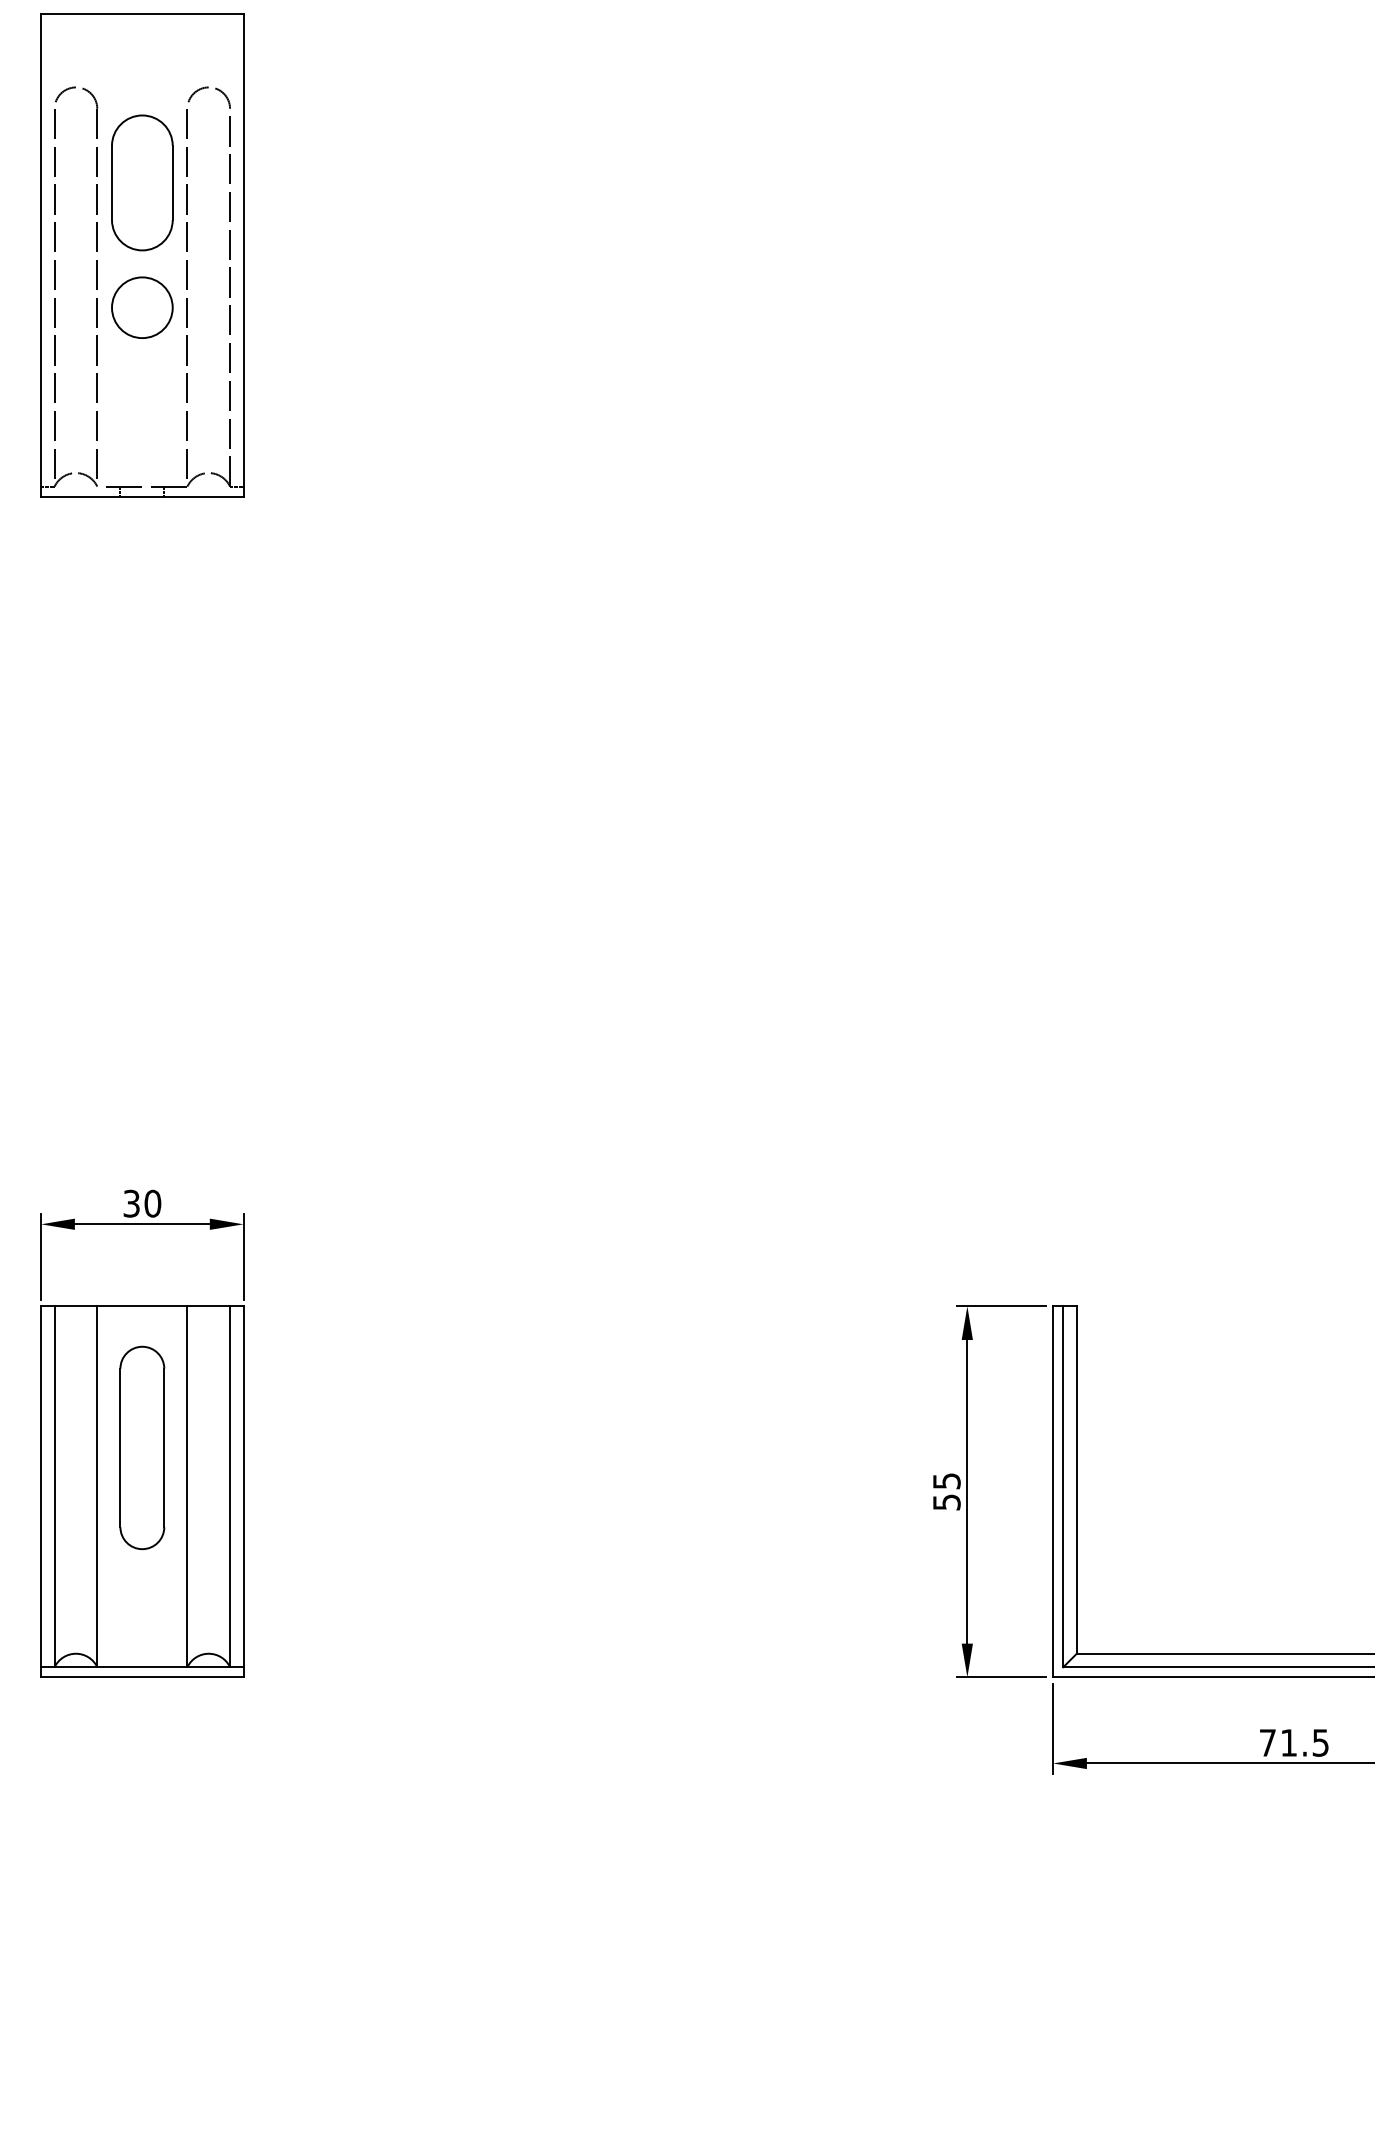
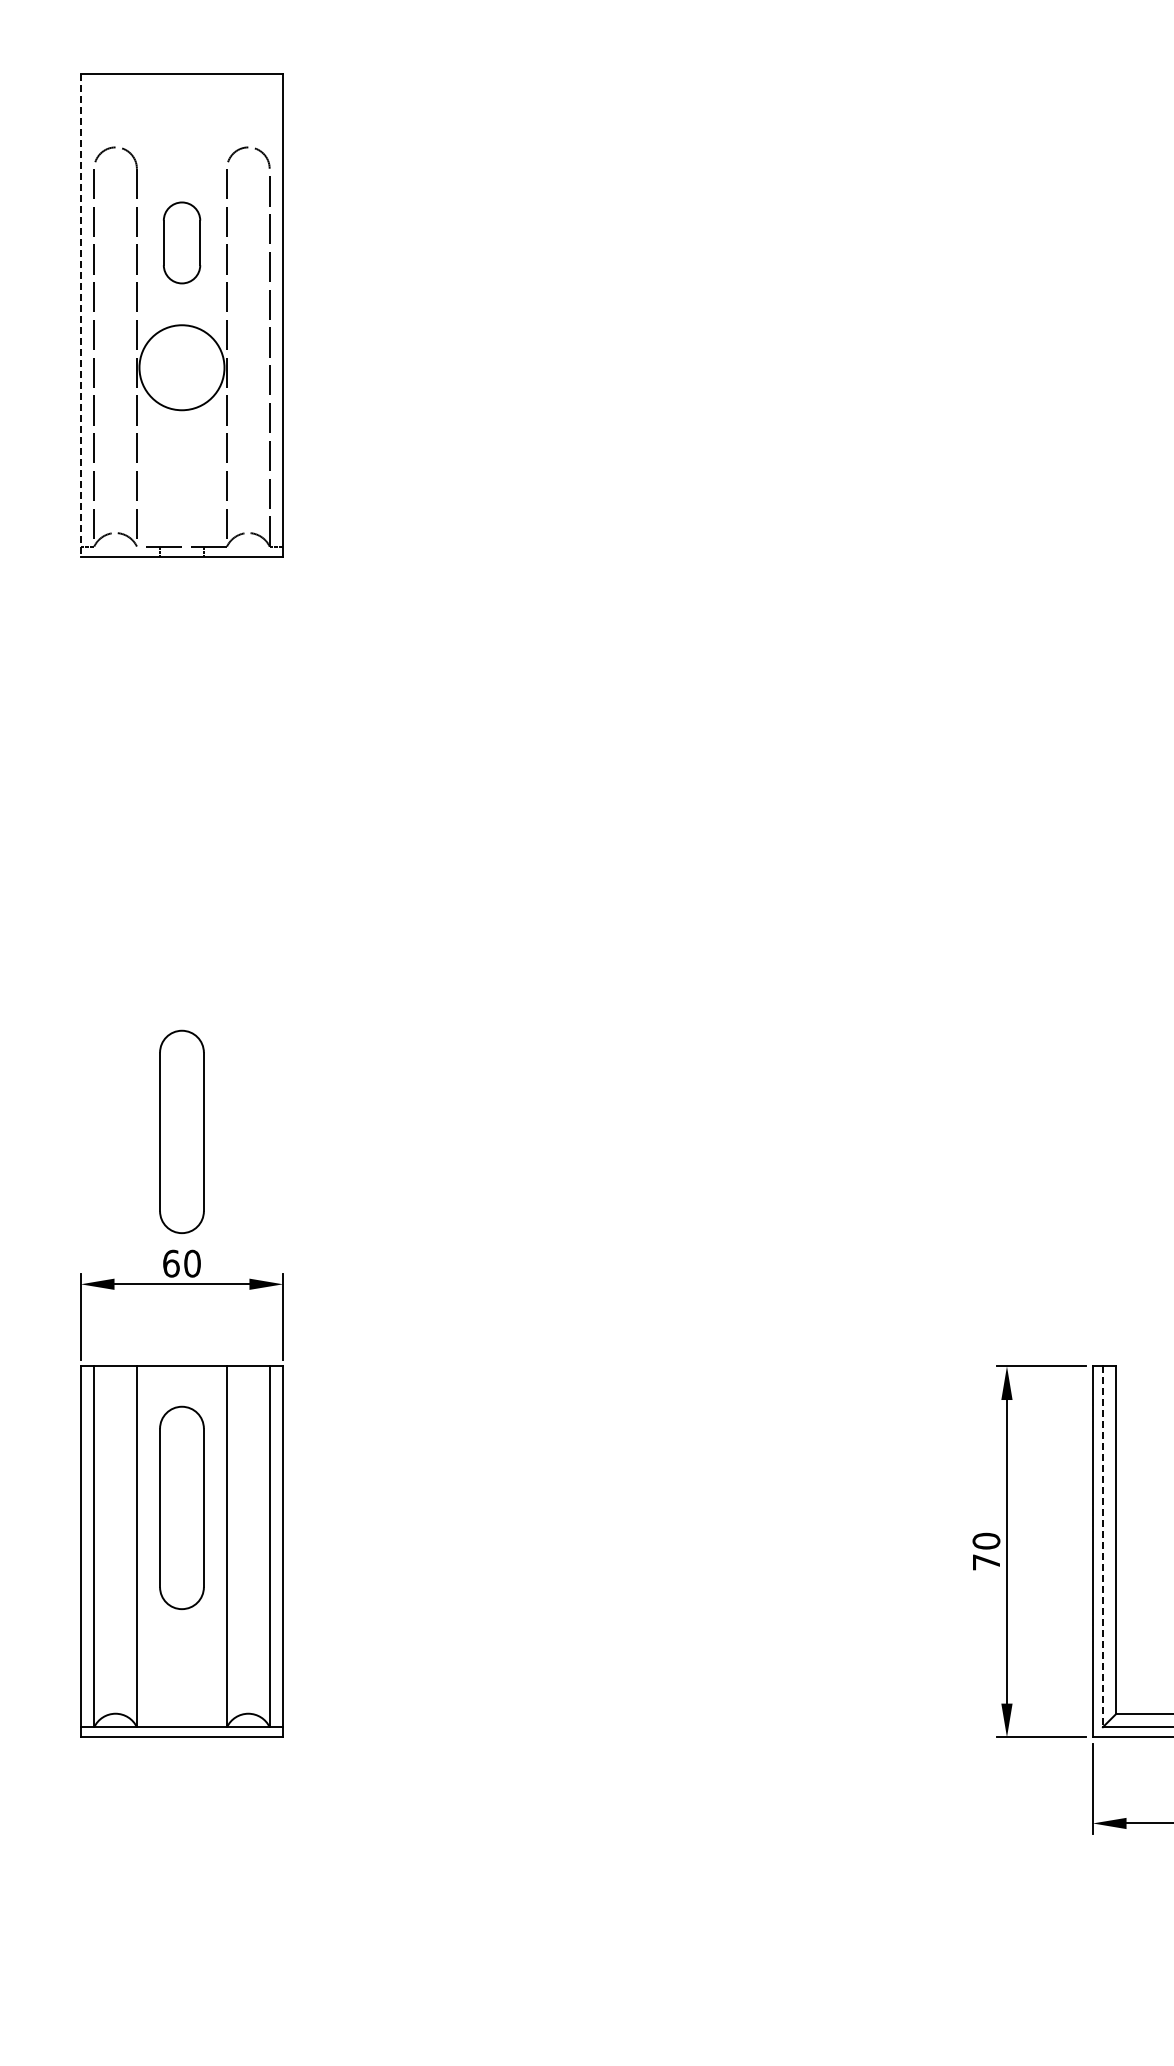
part: (142, 182) -> (182, 242), size x0.6
line: (41, 255) -> (81, 315), solid -> dashed
circle: (142, 307) -> (182, 367), size x1.4
part: (142, 1071) -> (182, 1131), added
text: (131, 1203) -> (171, 1263), 30 -> 60
line: (1063, 1487) -> (1103, 1547), solid -> dashed
text: (946, 1491) -> (986, 1551), 55 -> 70

